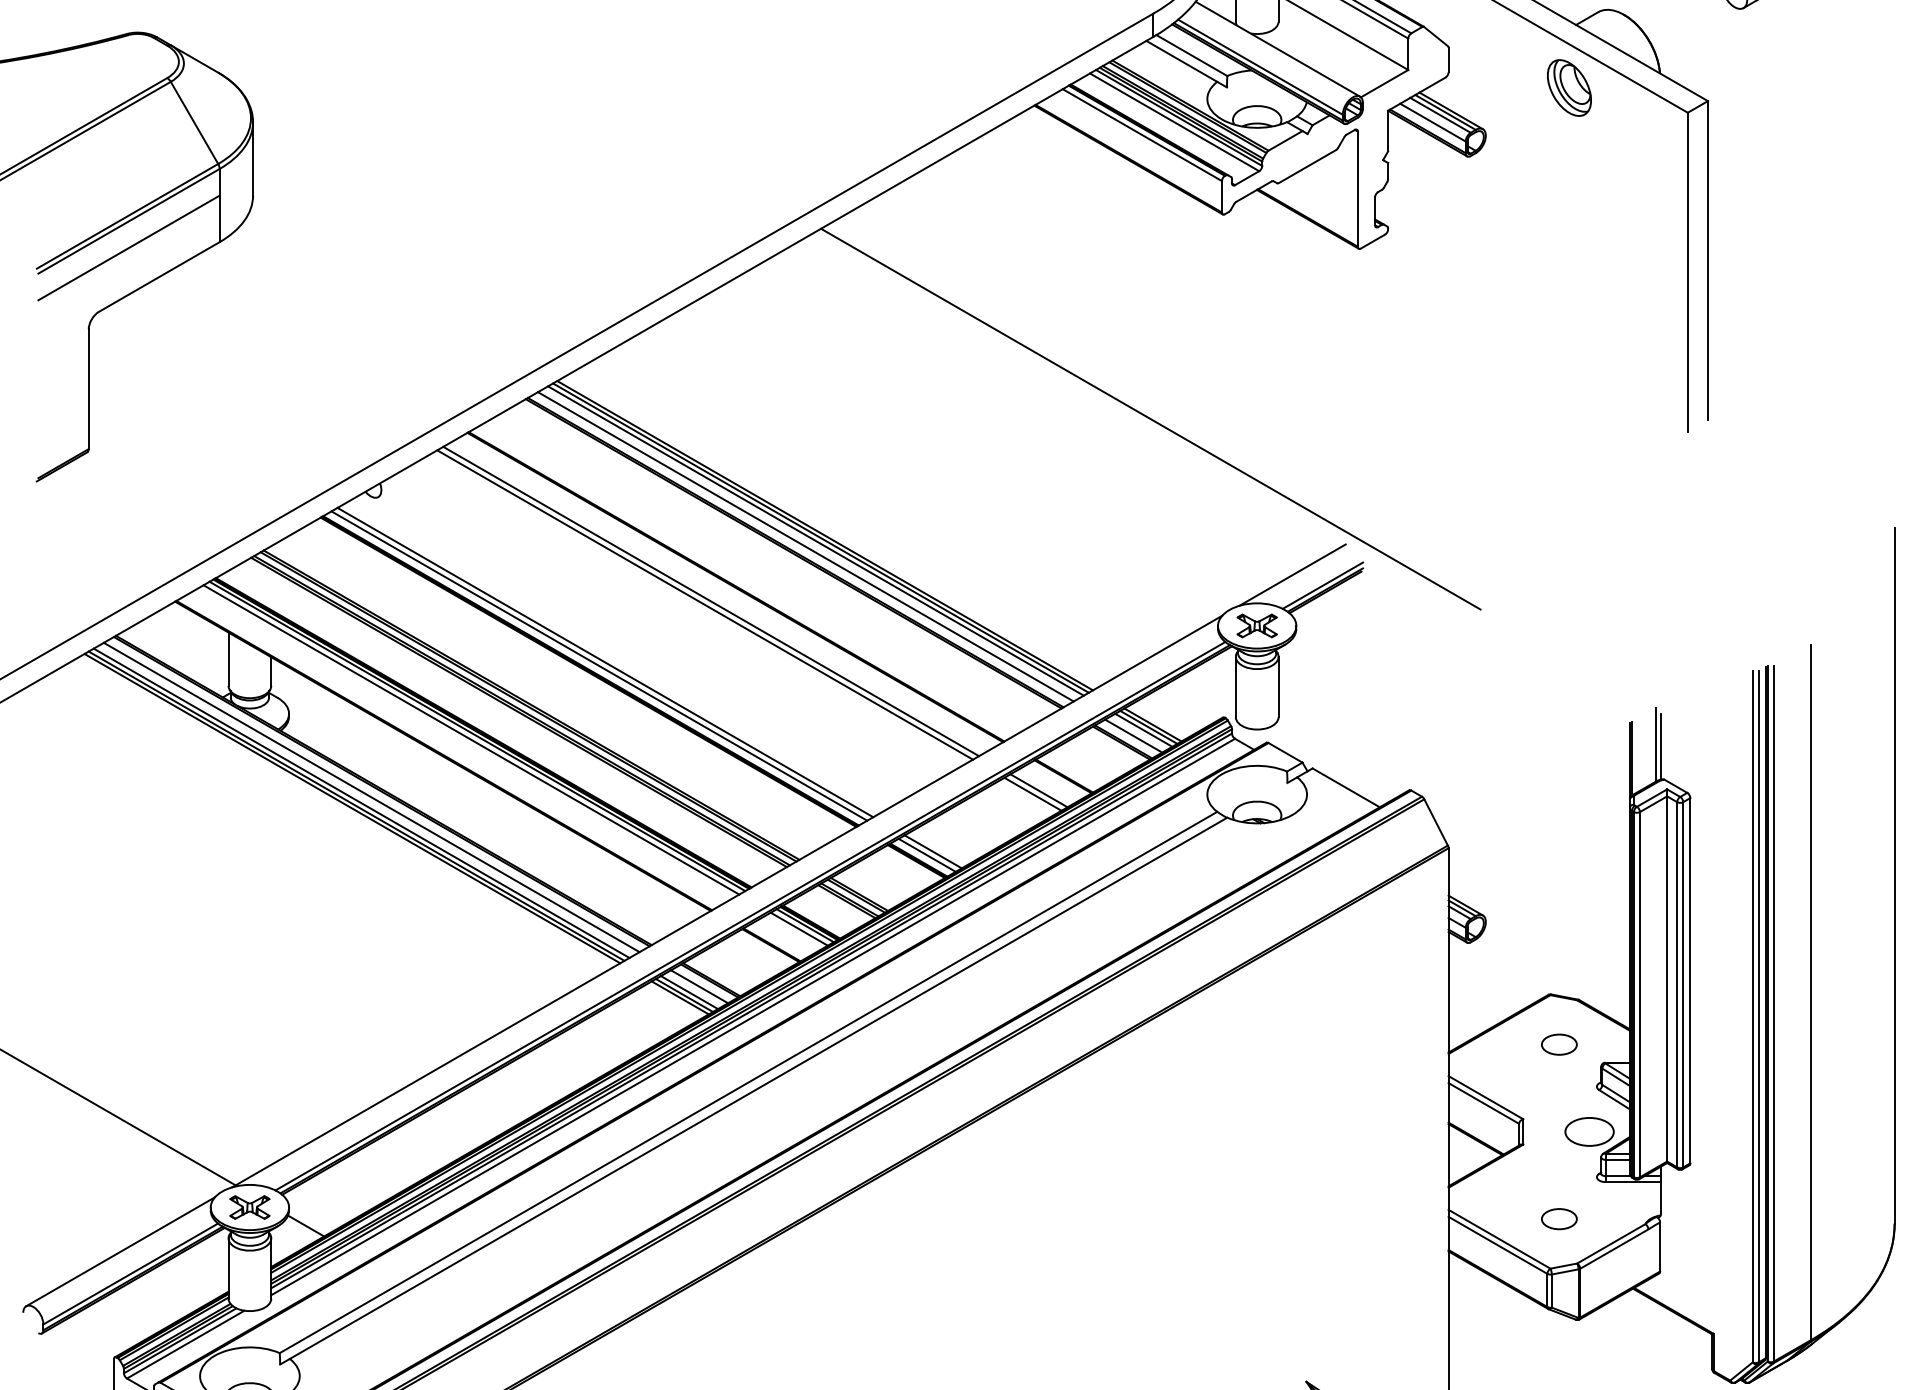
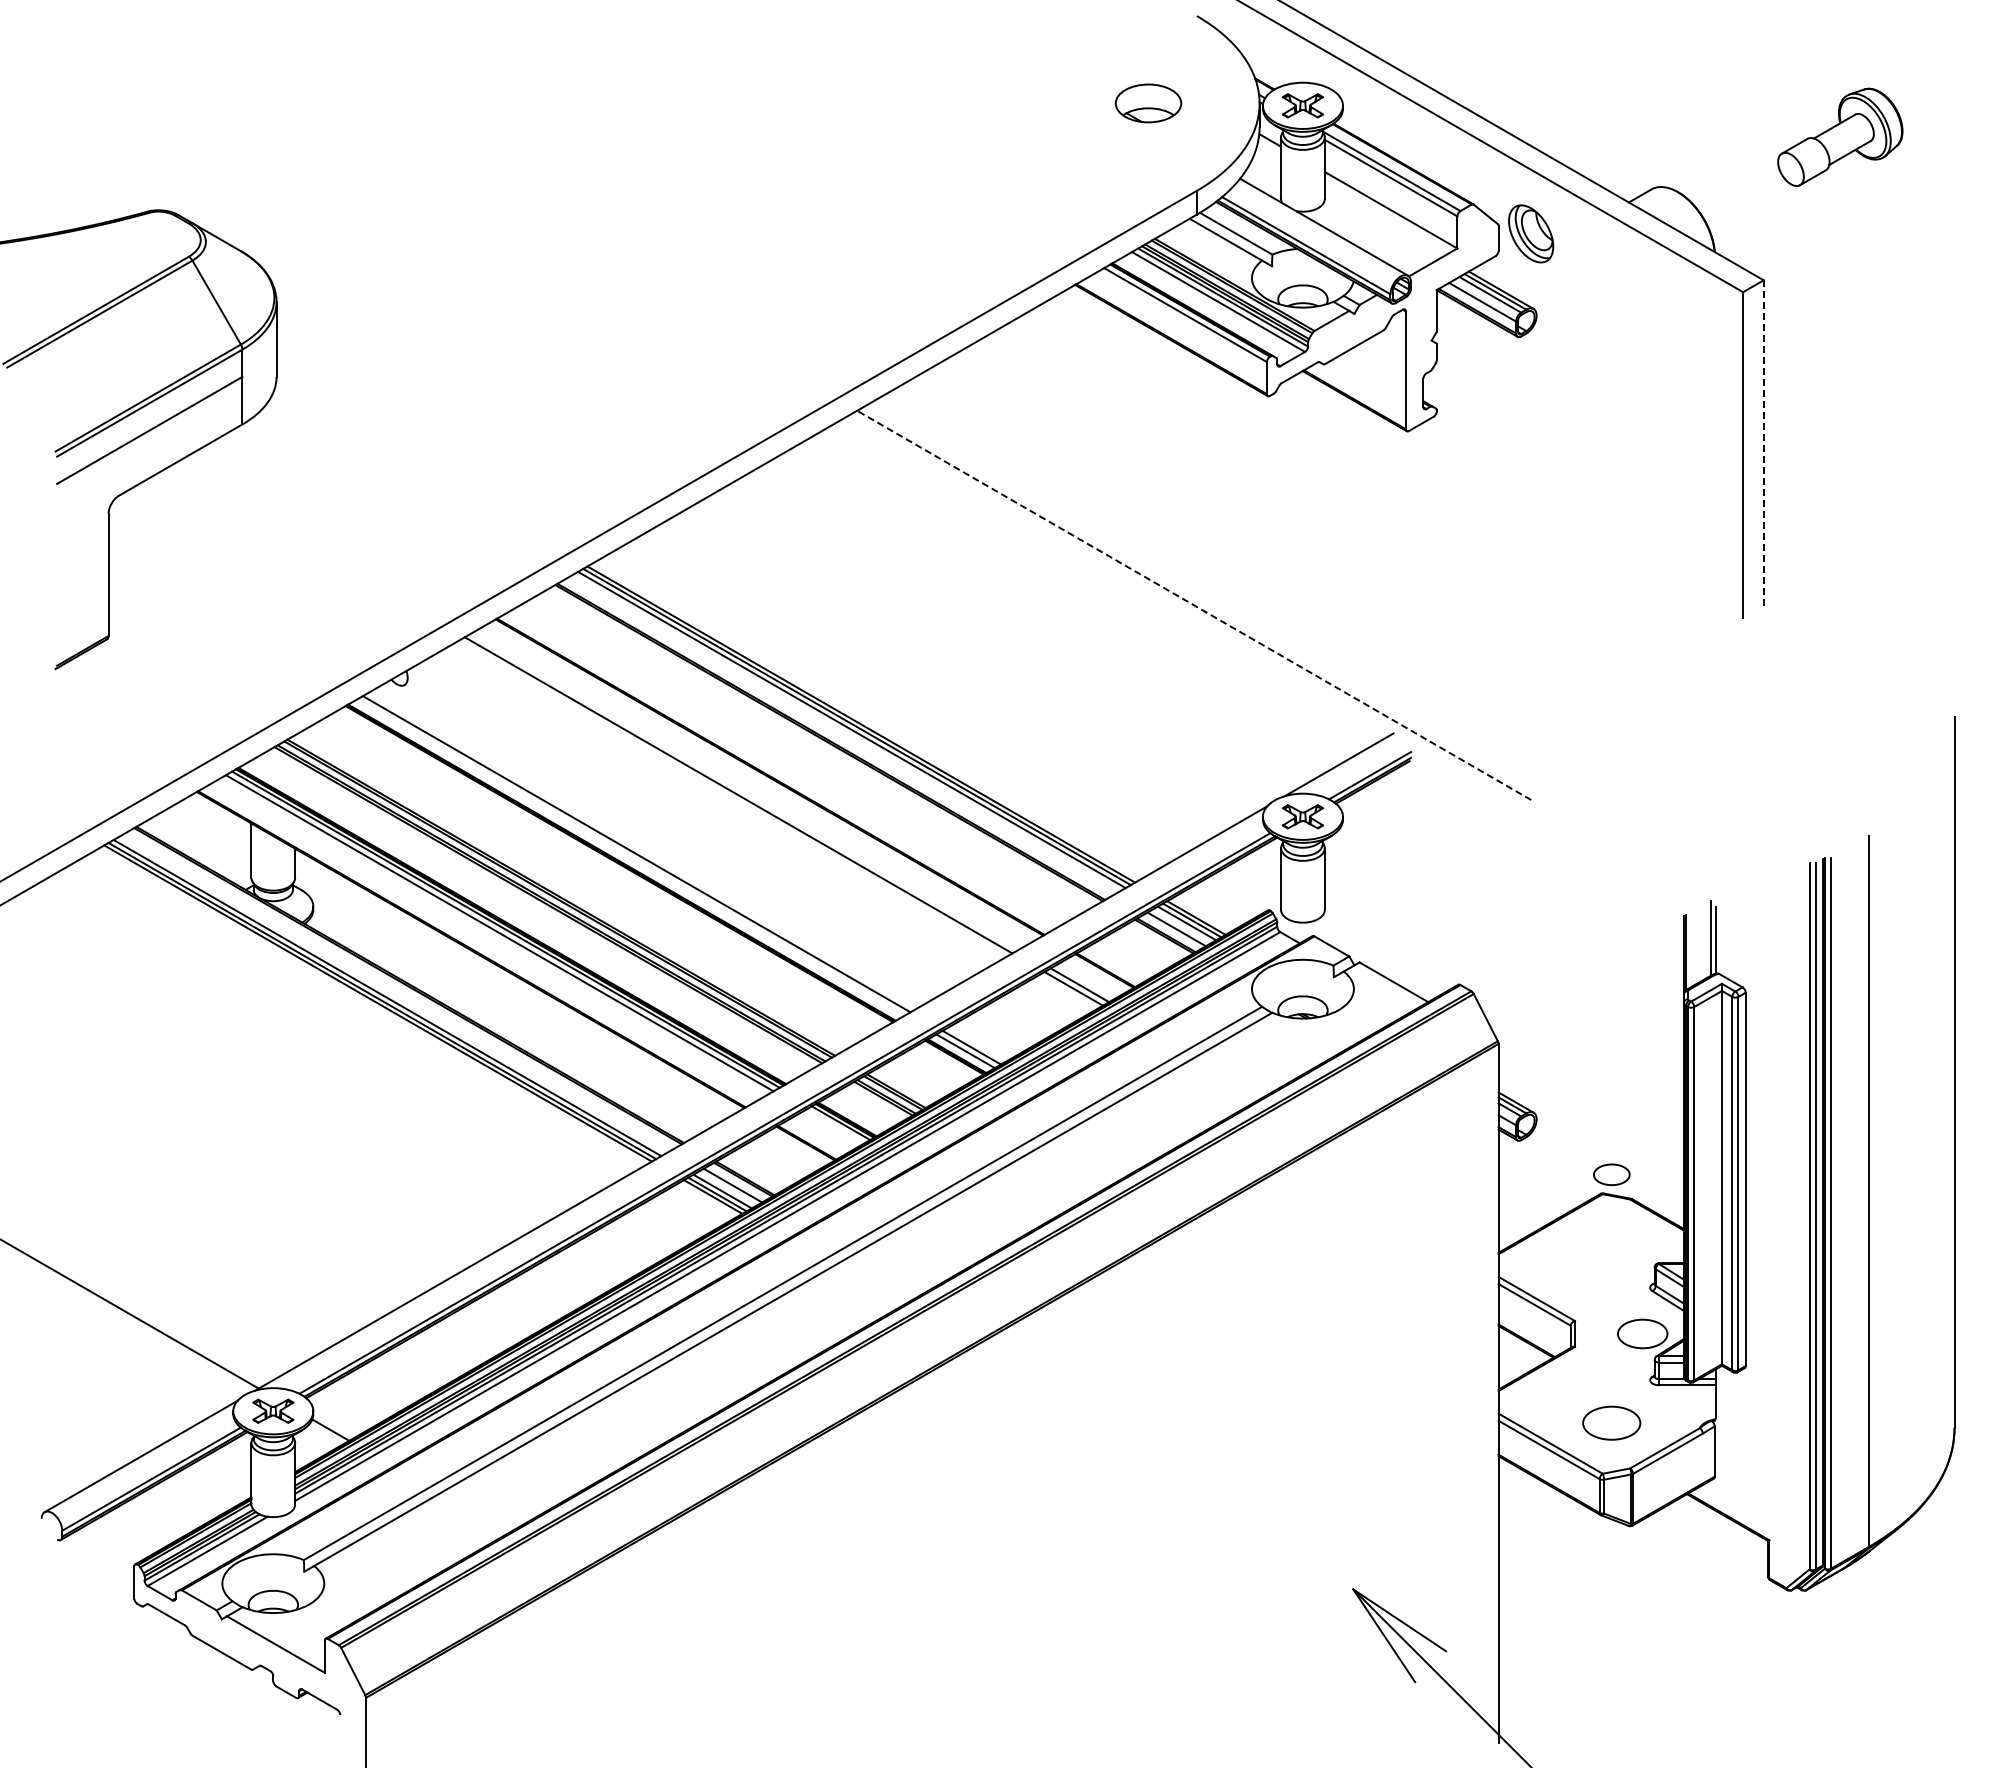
part: (1569, 87) -> (1531, 233), moved
line: (1707, 259) -> (1763, 442), solid -> dashed
line: (1150, 419) -> (1193, 605), solid -> dashed
line: (805, 546) -> (841, 735), removed
line: (710, 601) -> (744, 791), removed
line: (599, 665) -> (630, 857), removed
line: (371, 797) -> (397, 992), removed
line: (798, 928) -> (834, 1126), removed
part: (1559, 1044) -> (1611, 1174), moved
part: (1559, 1218) -> (1611, 1422), size x1.6

